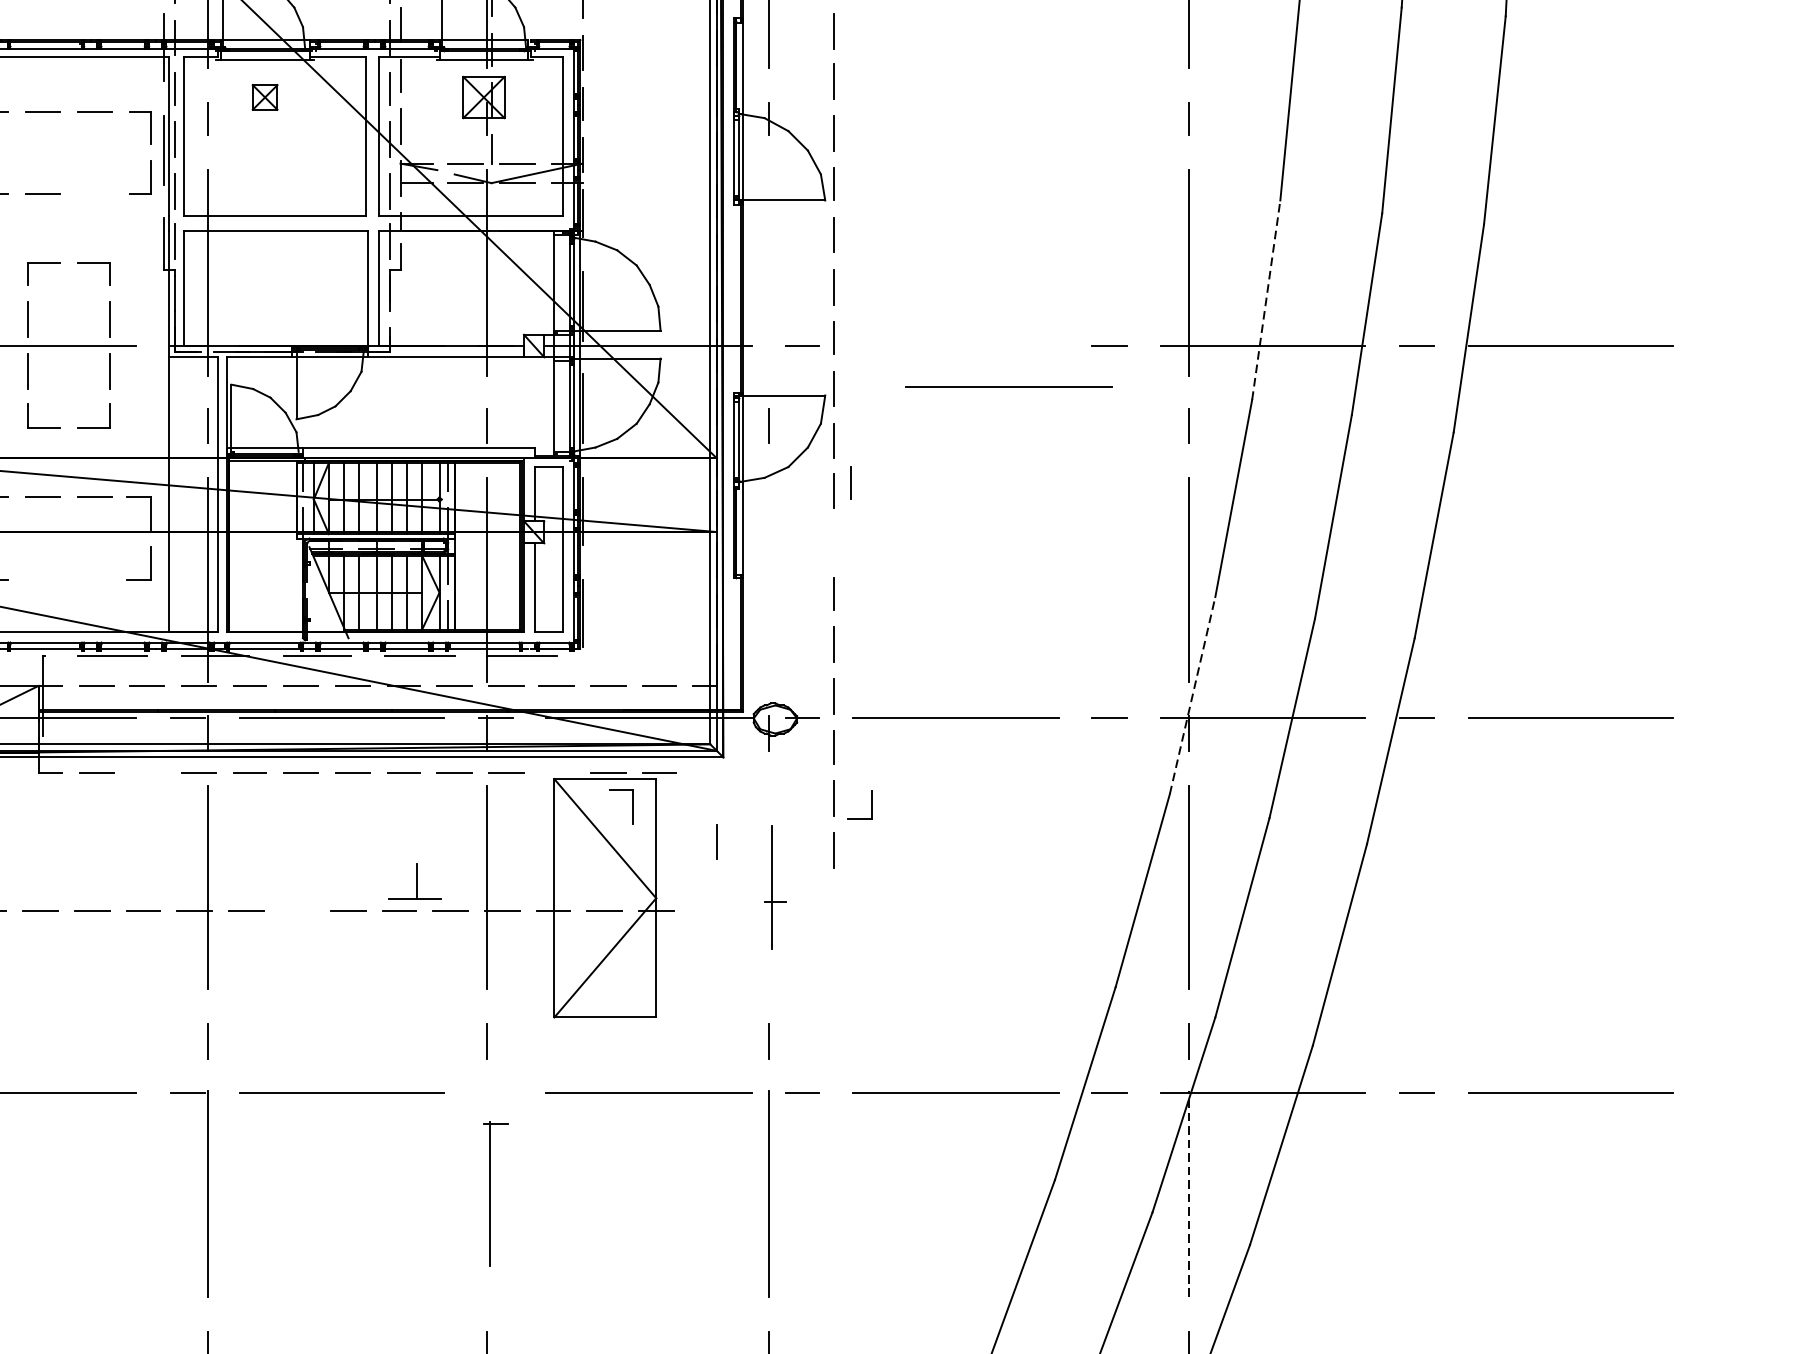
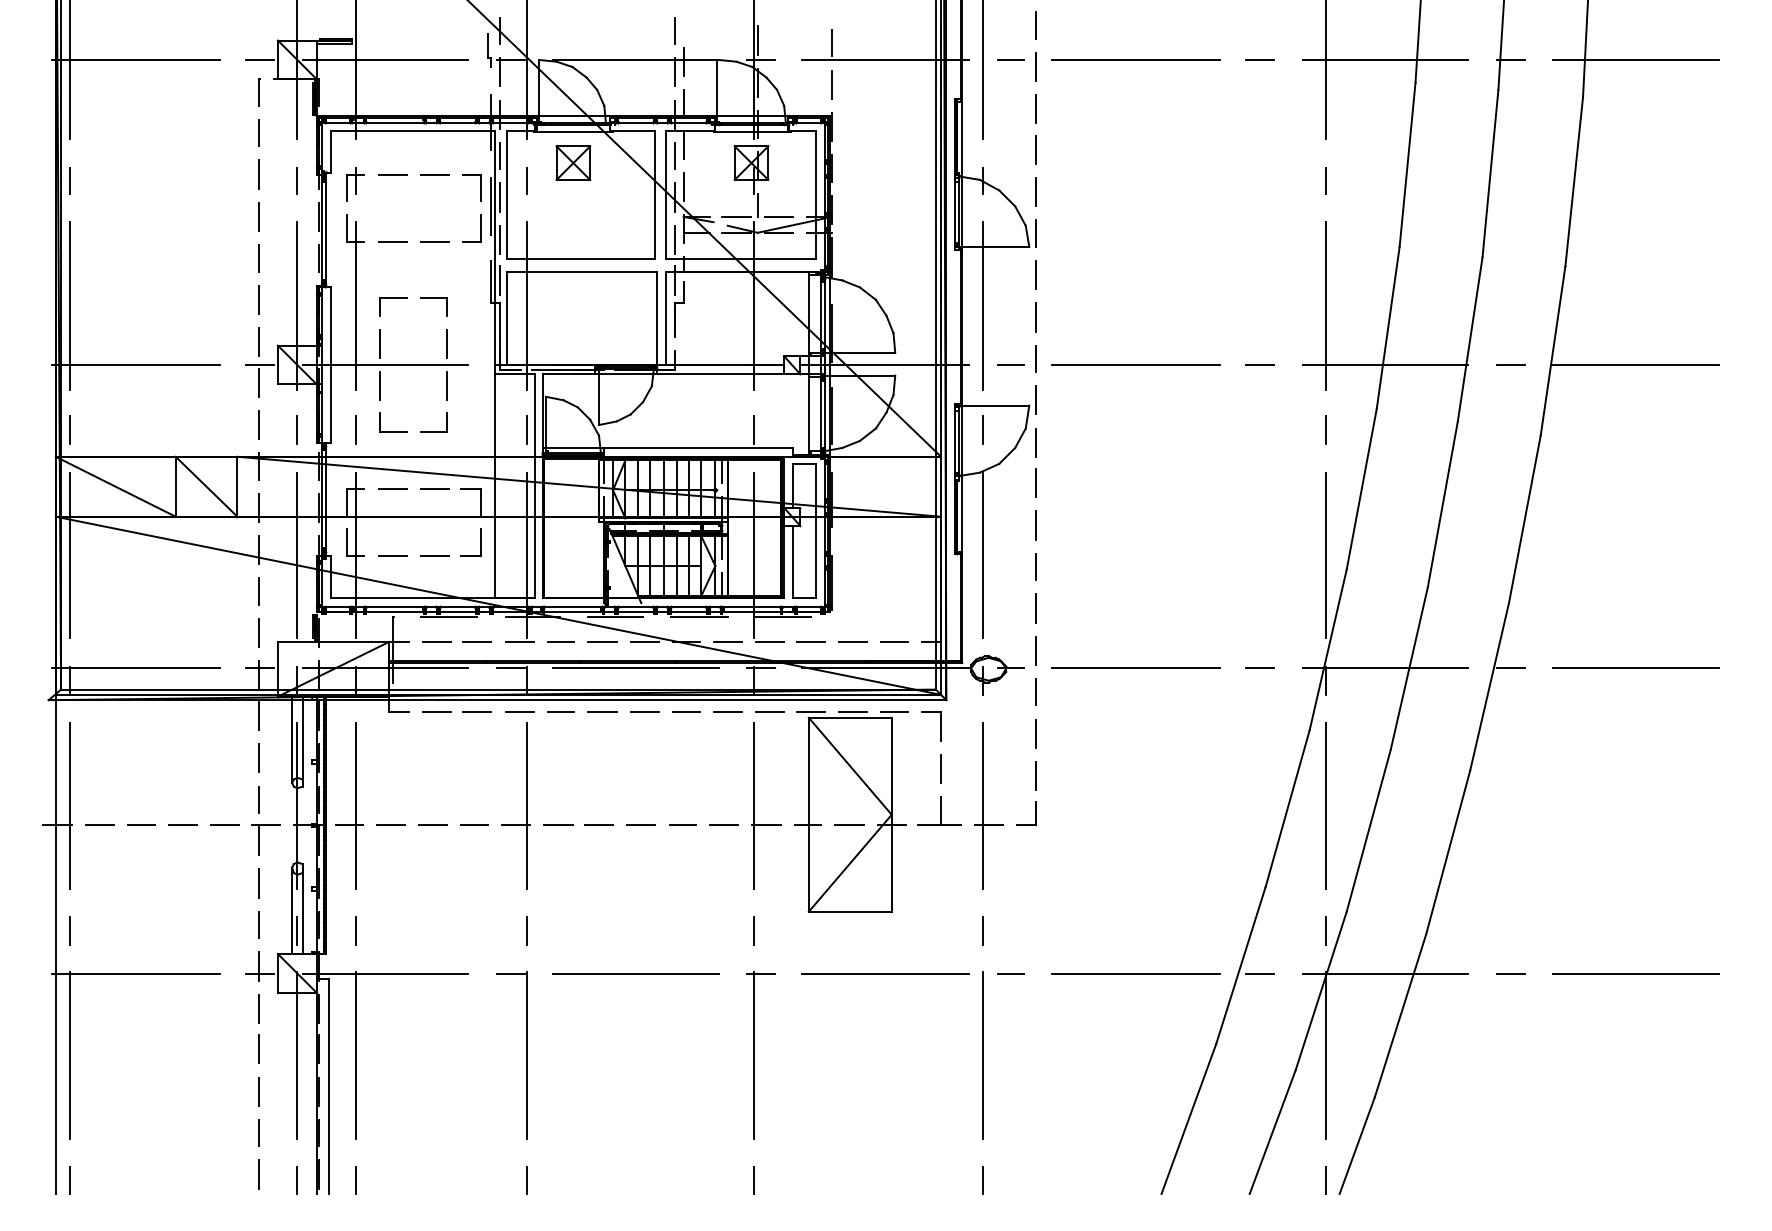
part: (265, 96) -> (573, 162), size x1.67
line: (94, 193) -> (434, 241), added
line: (769, 272) -> (983, 305), added
line: (1266, 300) -> (1388, 328), dashed -> solid
line: (1008, 386) -> (1135, 364), moved
line: (850, 482) -> (1049, 476), removed
line: (832, 542) -> (1035, 525), added
line: (42, 579) -> (392, 555), added
line: (94, 579) -> (434, 555), added
line: (769, 579) -> (983, 555), added
line: (1192, 695) -> (1328, 649), dashed -> solid
line: (147, 772) -> (477, 712), added
line: (556, 772) -> (810, 712), added
part: (870, 804) -> (1035, 813), moved
part: (632, 807) -> (940, 726), moved
part: (415, 880) -> (939, 810), moved
part: (775, 886) -> (988, 805), size x1.67
line: (295, 911) -> (598, 825), added
part: (494, 1194) -> (760, 1055), size x1.43
line: (1189, 1194) -> (1325, 1055), dashed -> solid

